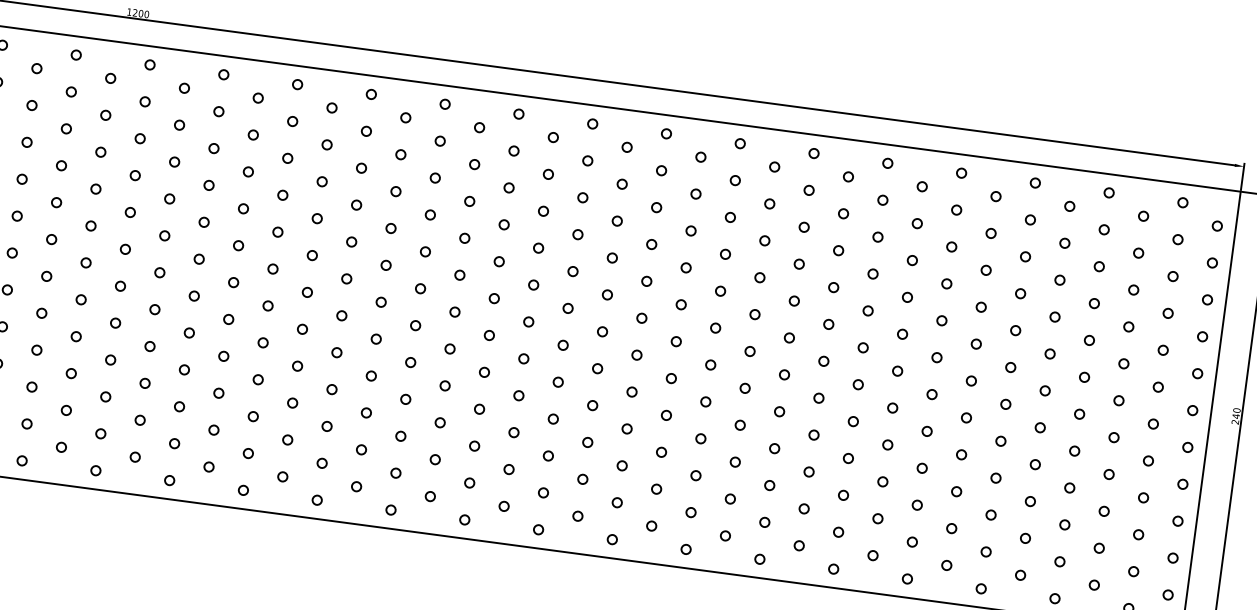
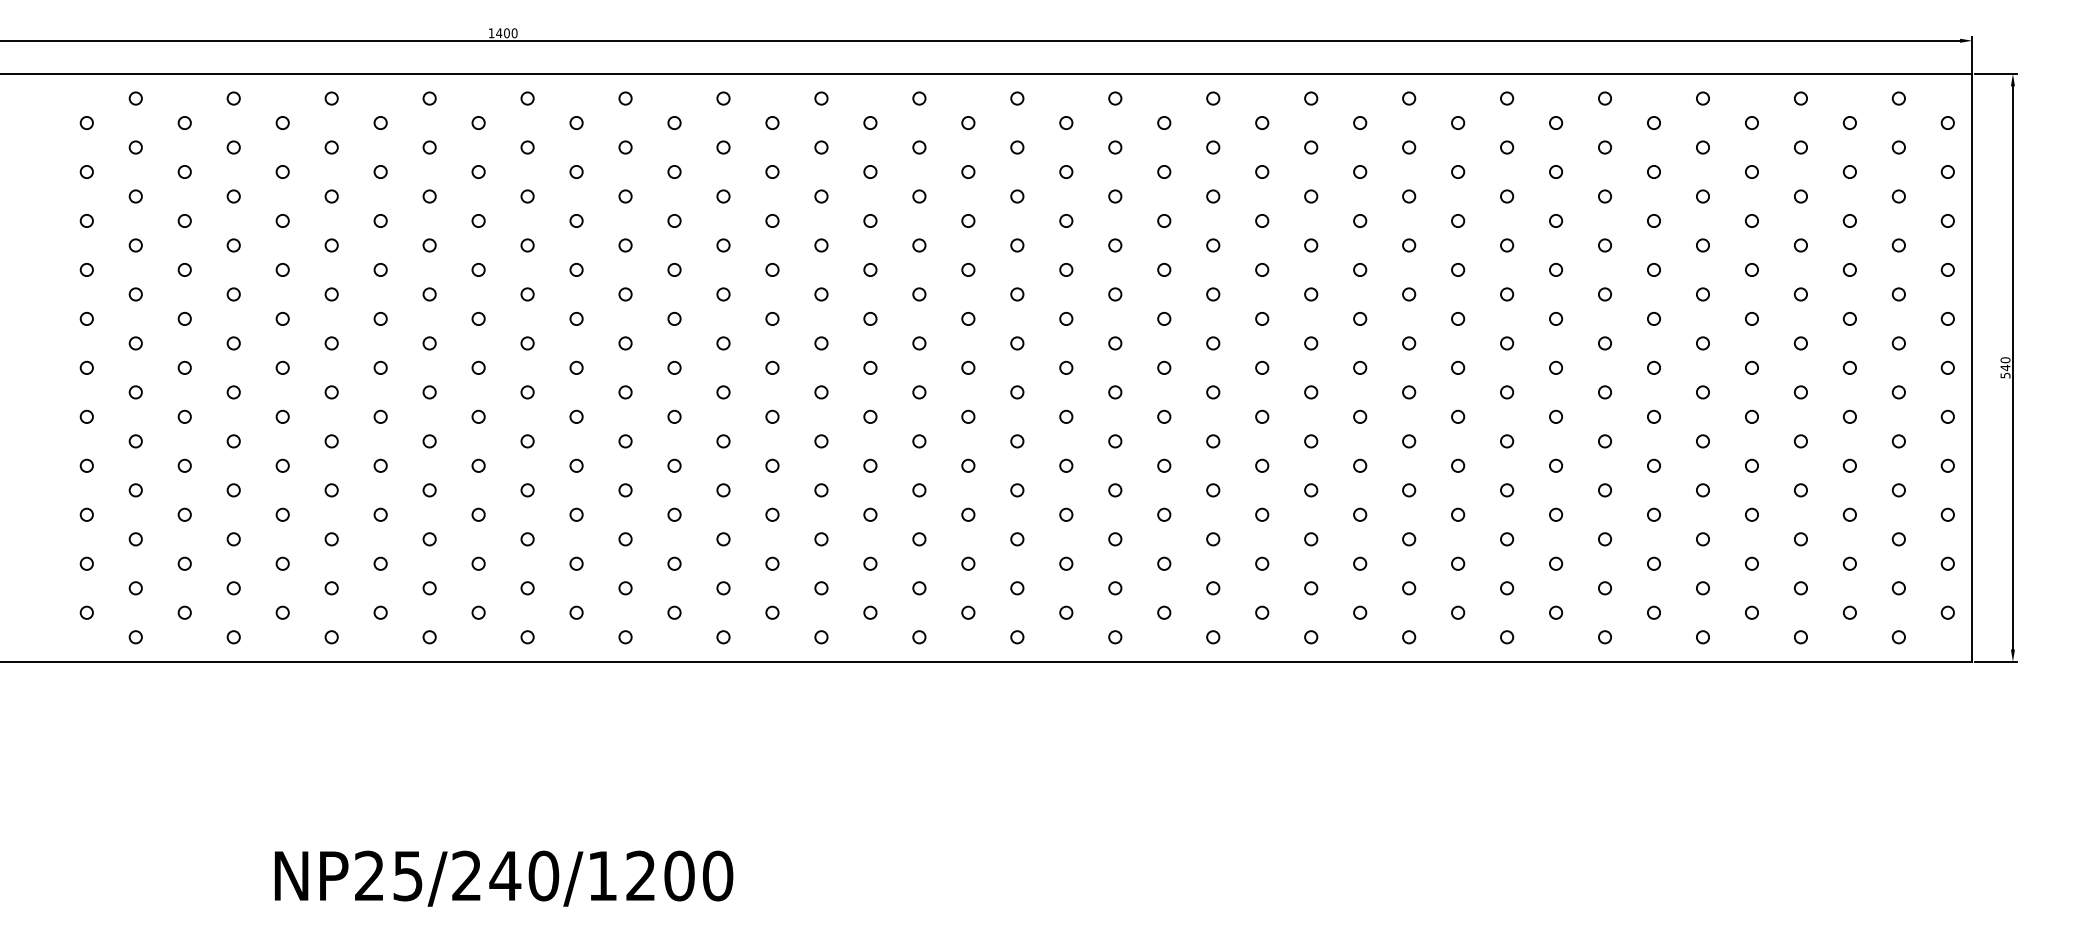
text: (135, 13) -> (499, 33), 1200 -> 1400
text: (1235, 422) -> (2005, 375), 240 -> 540

